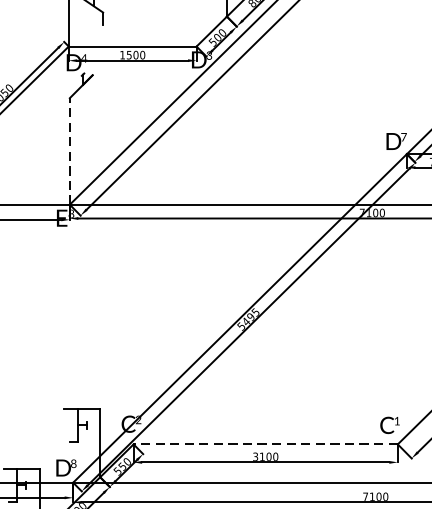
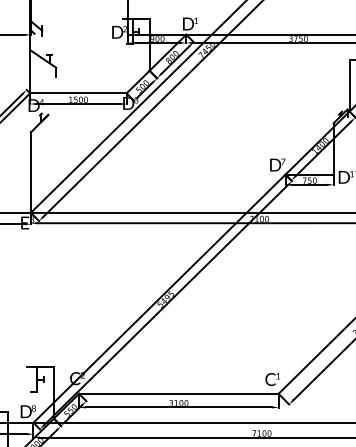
line: (69, 151) -> (30, 172), dashed -> solid
line: (265, 443) -> (178, 393), dashed -> solid

